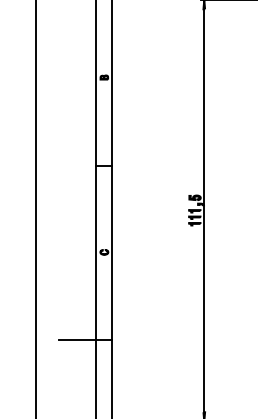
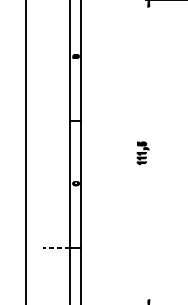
line: (204, 210) -> (148, 153), removed
line: (77, 340) -> (56, 247), solid -> dashed

